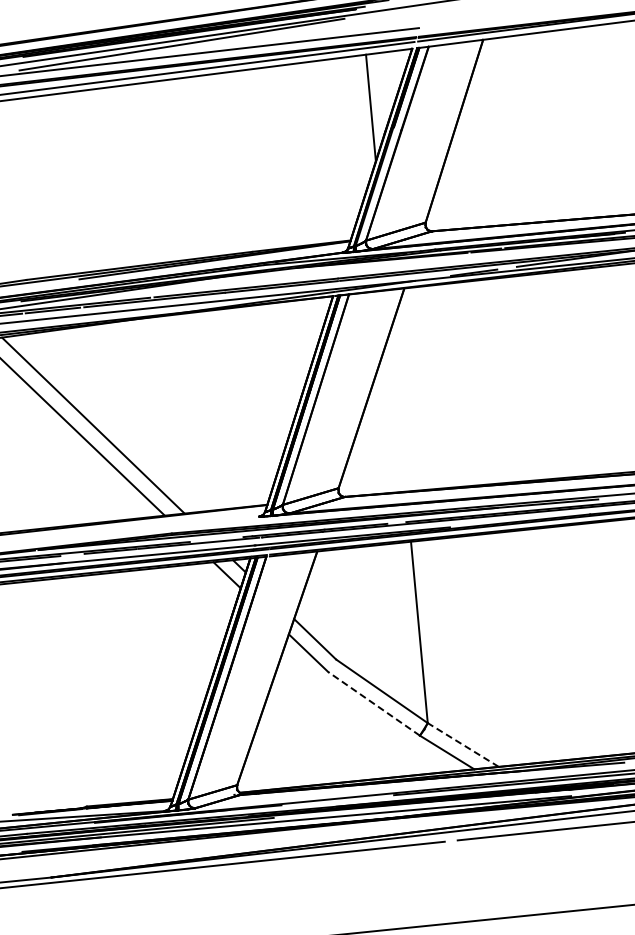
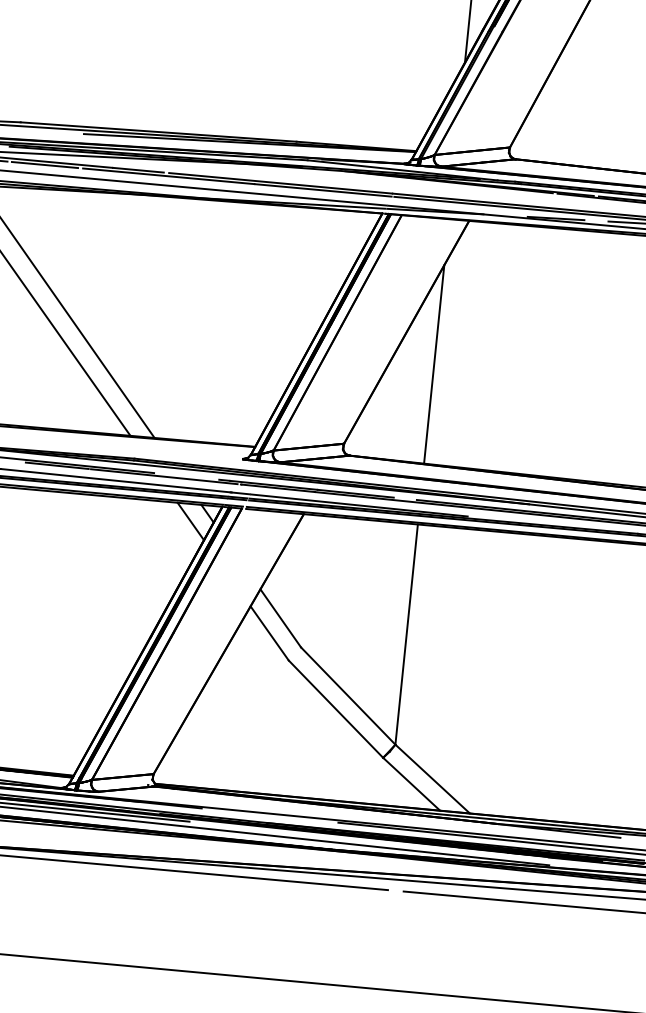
line: (398, 409) -> (433, 363), added
line: (374, 703) -> (336, 708), dashed -> solid
line: (463, 744) -> (433, 778), dashed -> solid

